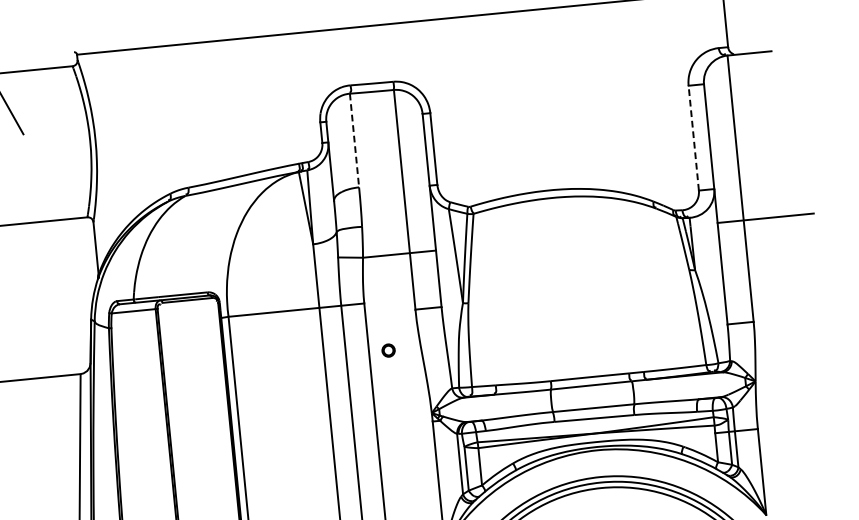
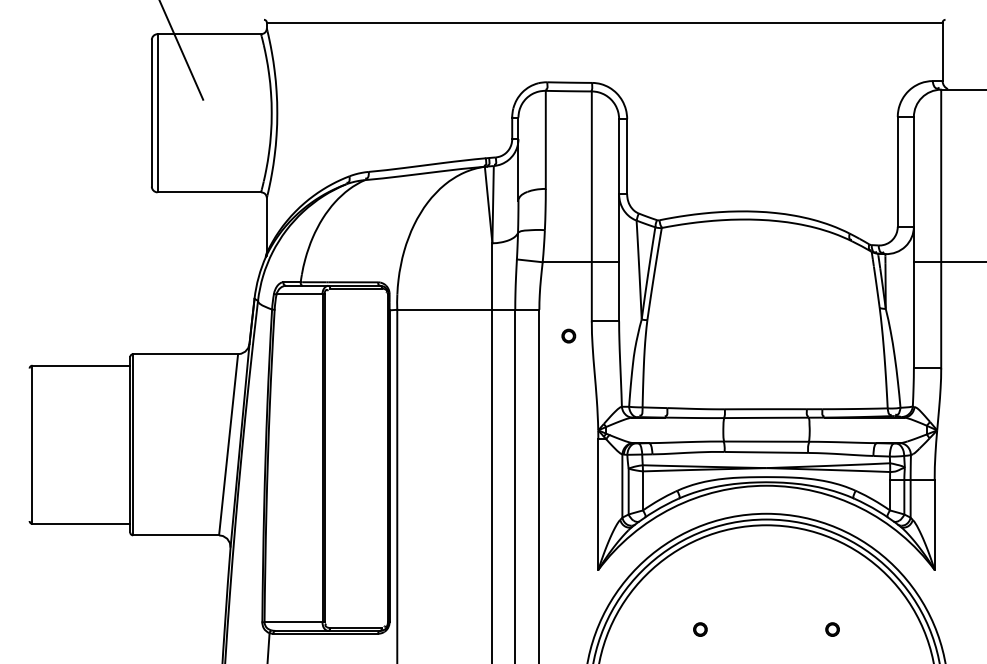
line: (693, 137) -> (897, 171), dashed -> solid
line: (354, 141) -> (545, 140), dashed -> solid
part: (388, 350) -> (568, 335), moved

